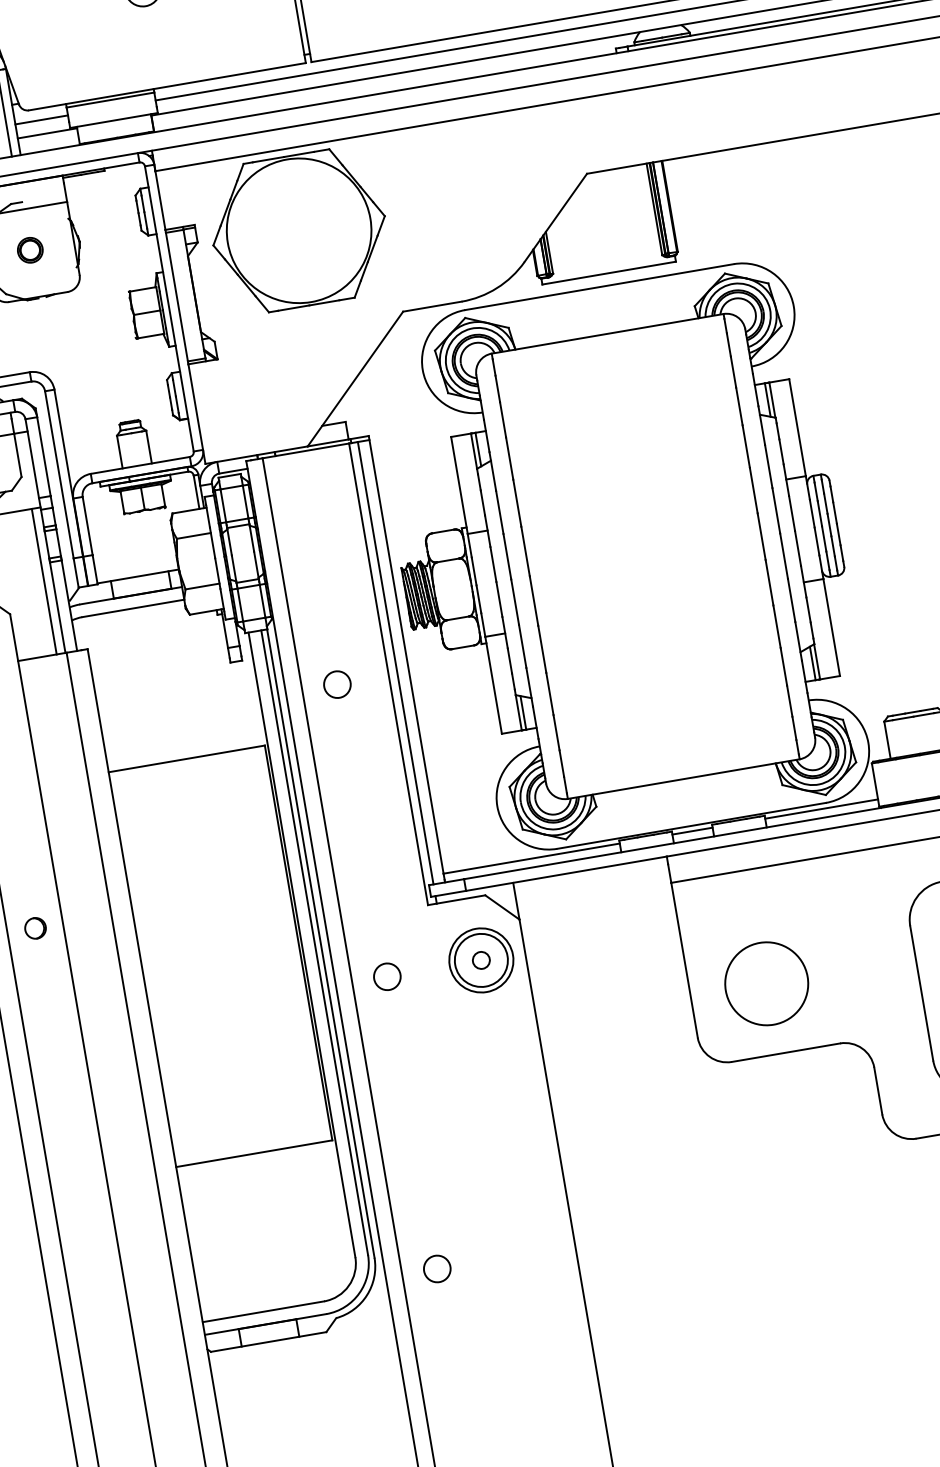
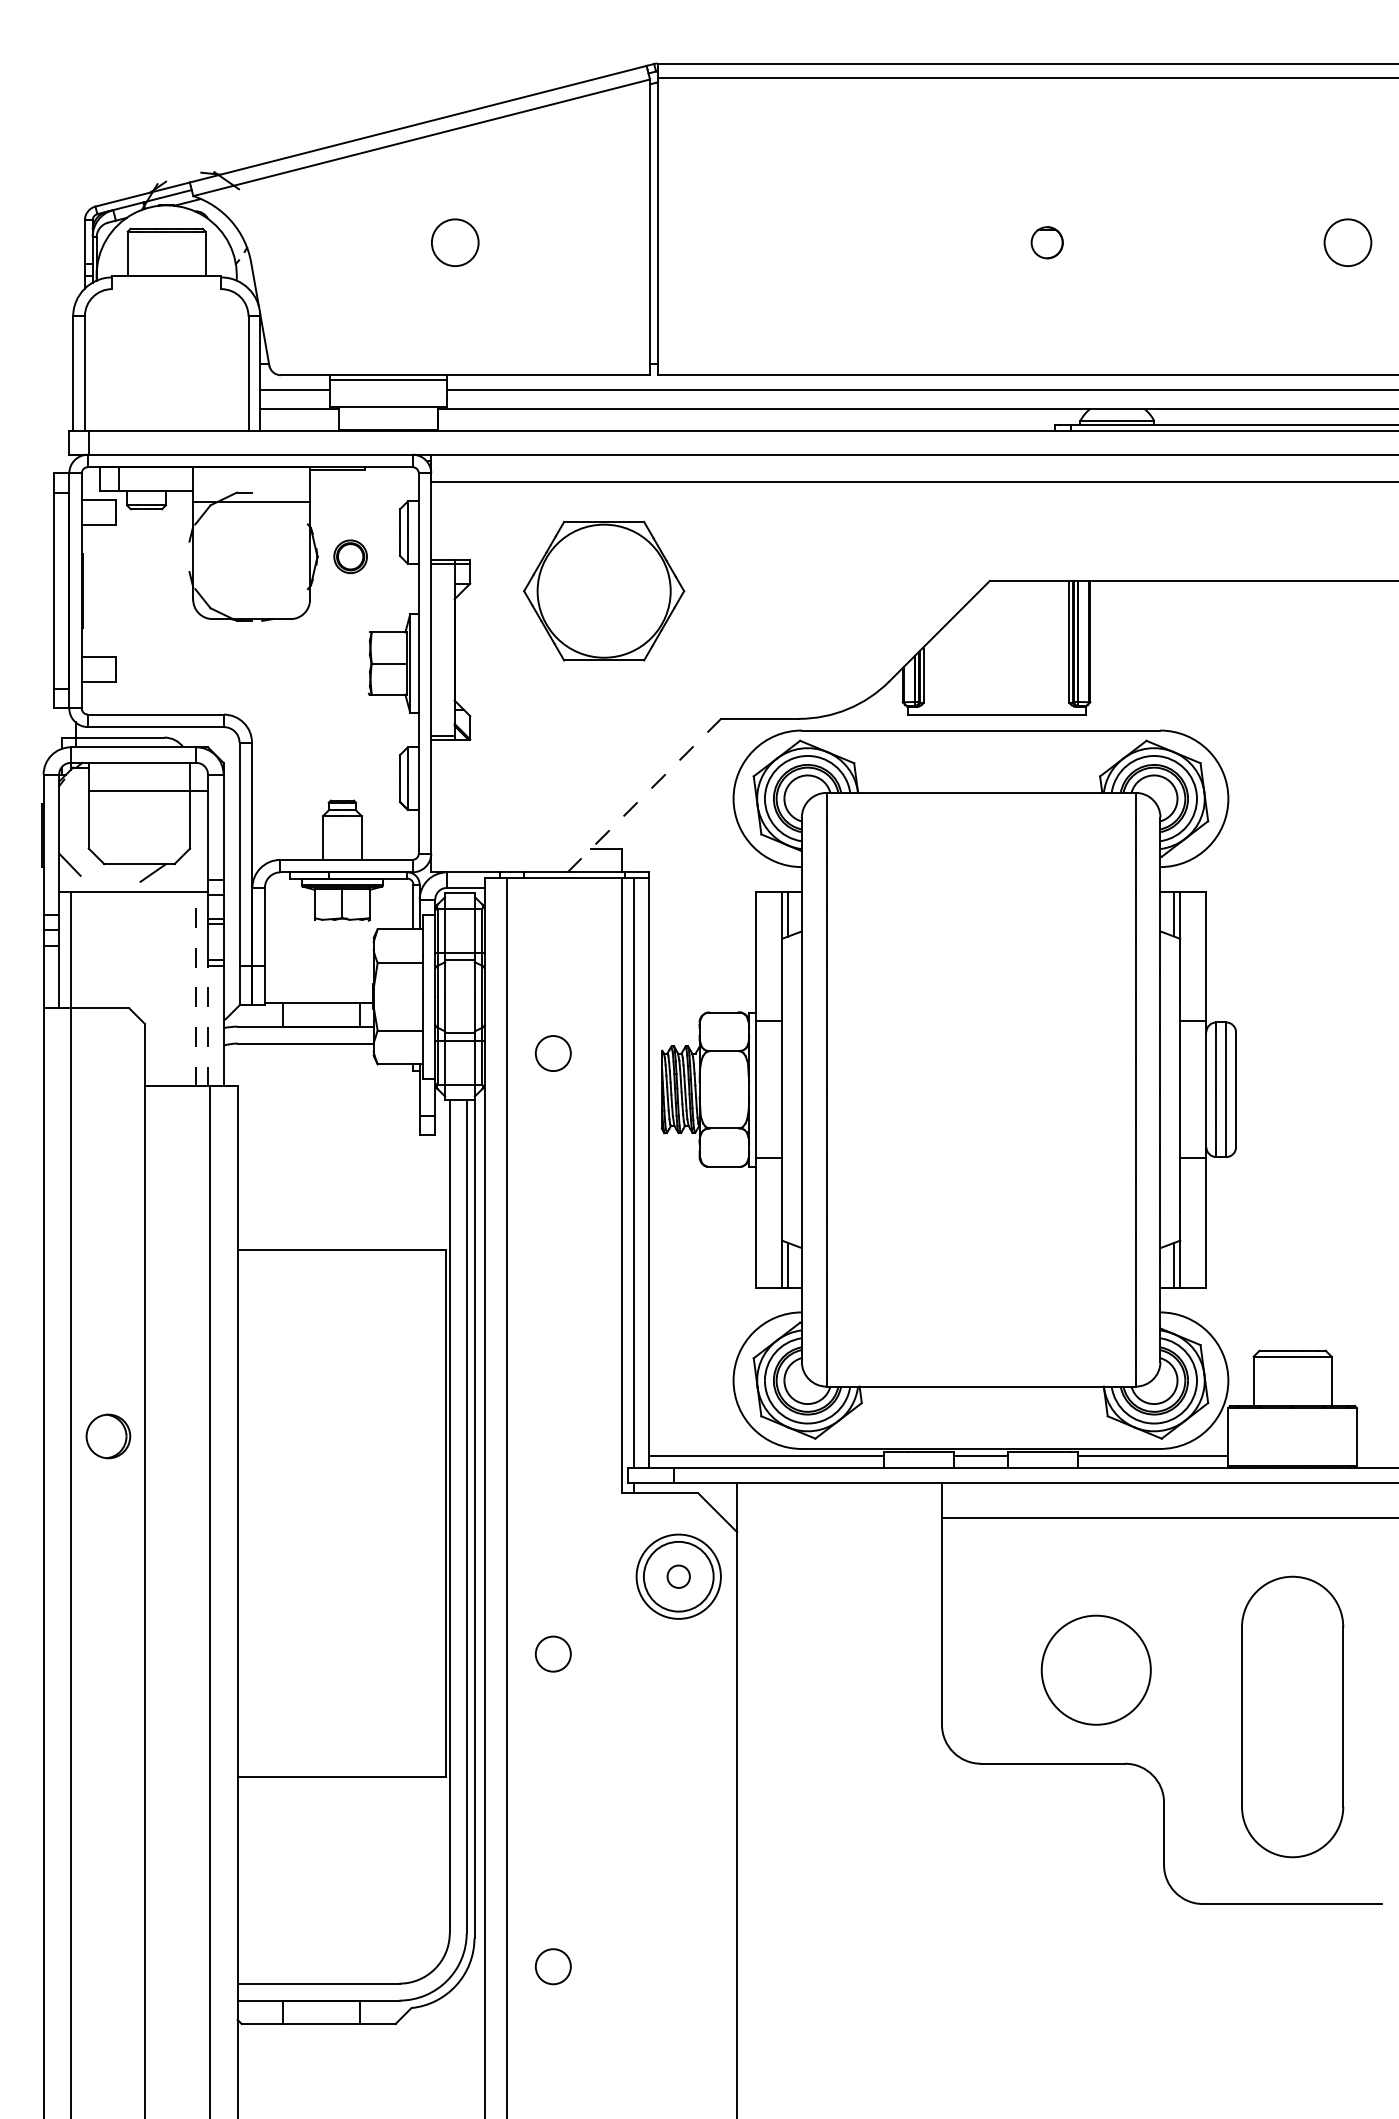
part: (298, 231) -> (603, 591), size x0.7
part: (30, 250) -> (350, 556), moved
line: (355, 378) -> (644, 795), solid -> dashed
line: (44, 581) -> (196, 988), solid -> dashed
line: (58, 607) -> (208, 1025), solid -> dashed
circle: (336, 684) -> (552, 1053), moved
part: (34, 928) -> (107, 1436), size x1.6
circle: (386, 976) -> (552, 1653), moved
circle: (766, 983) -> (1095, 1669), moved

